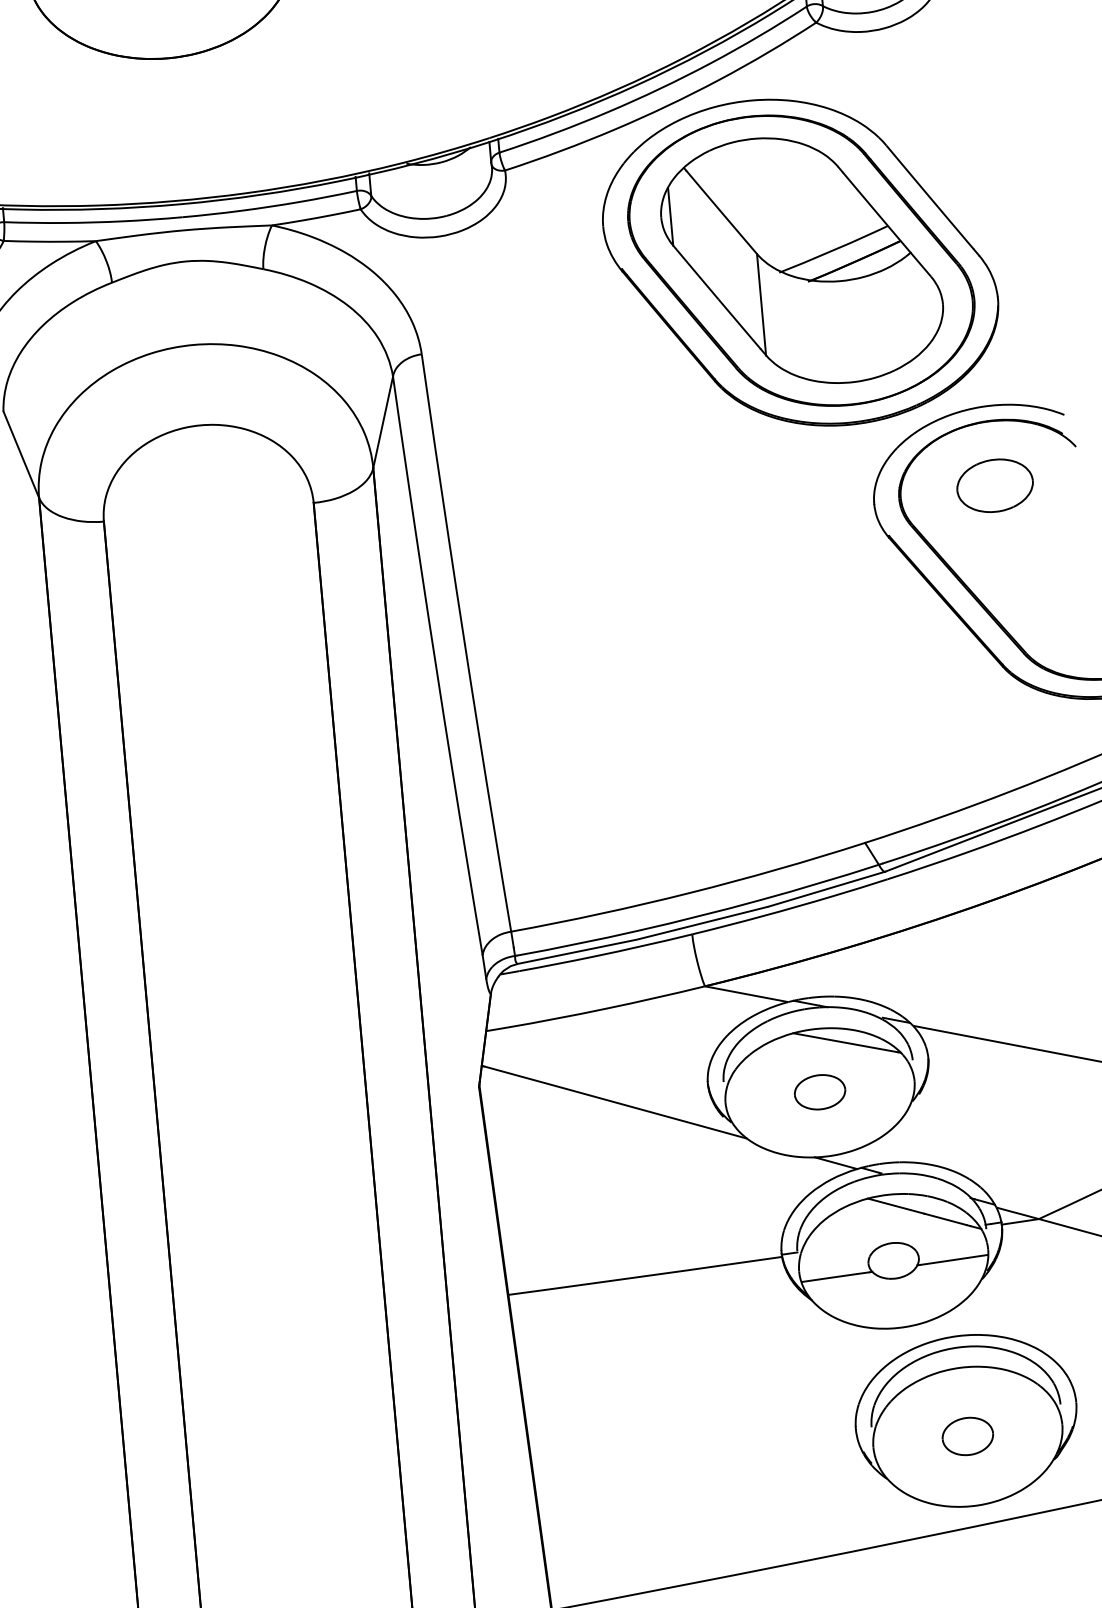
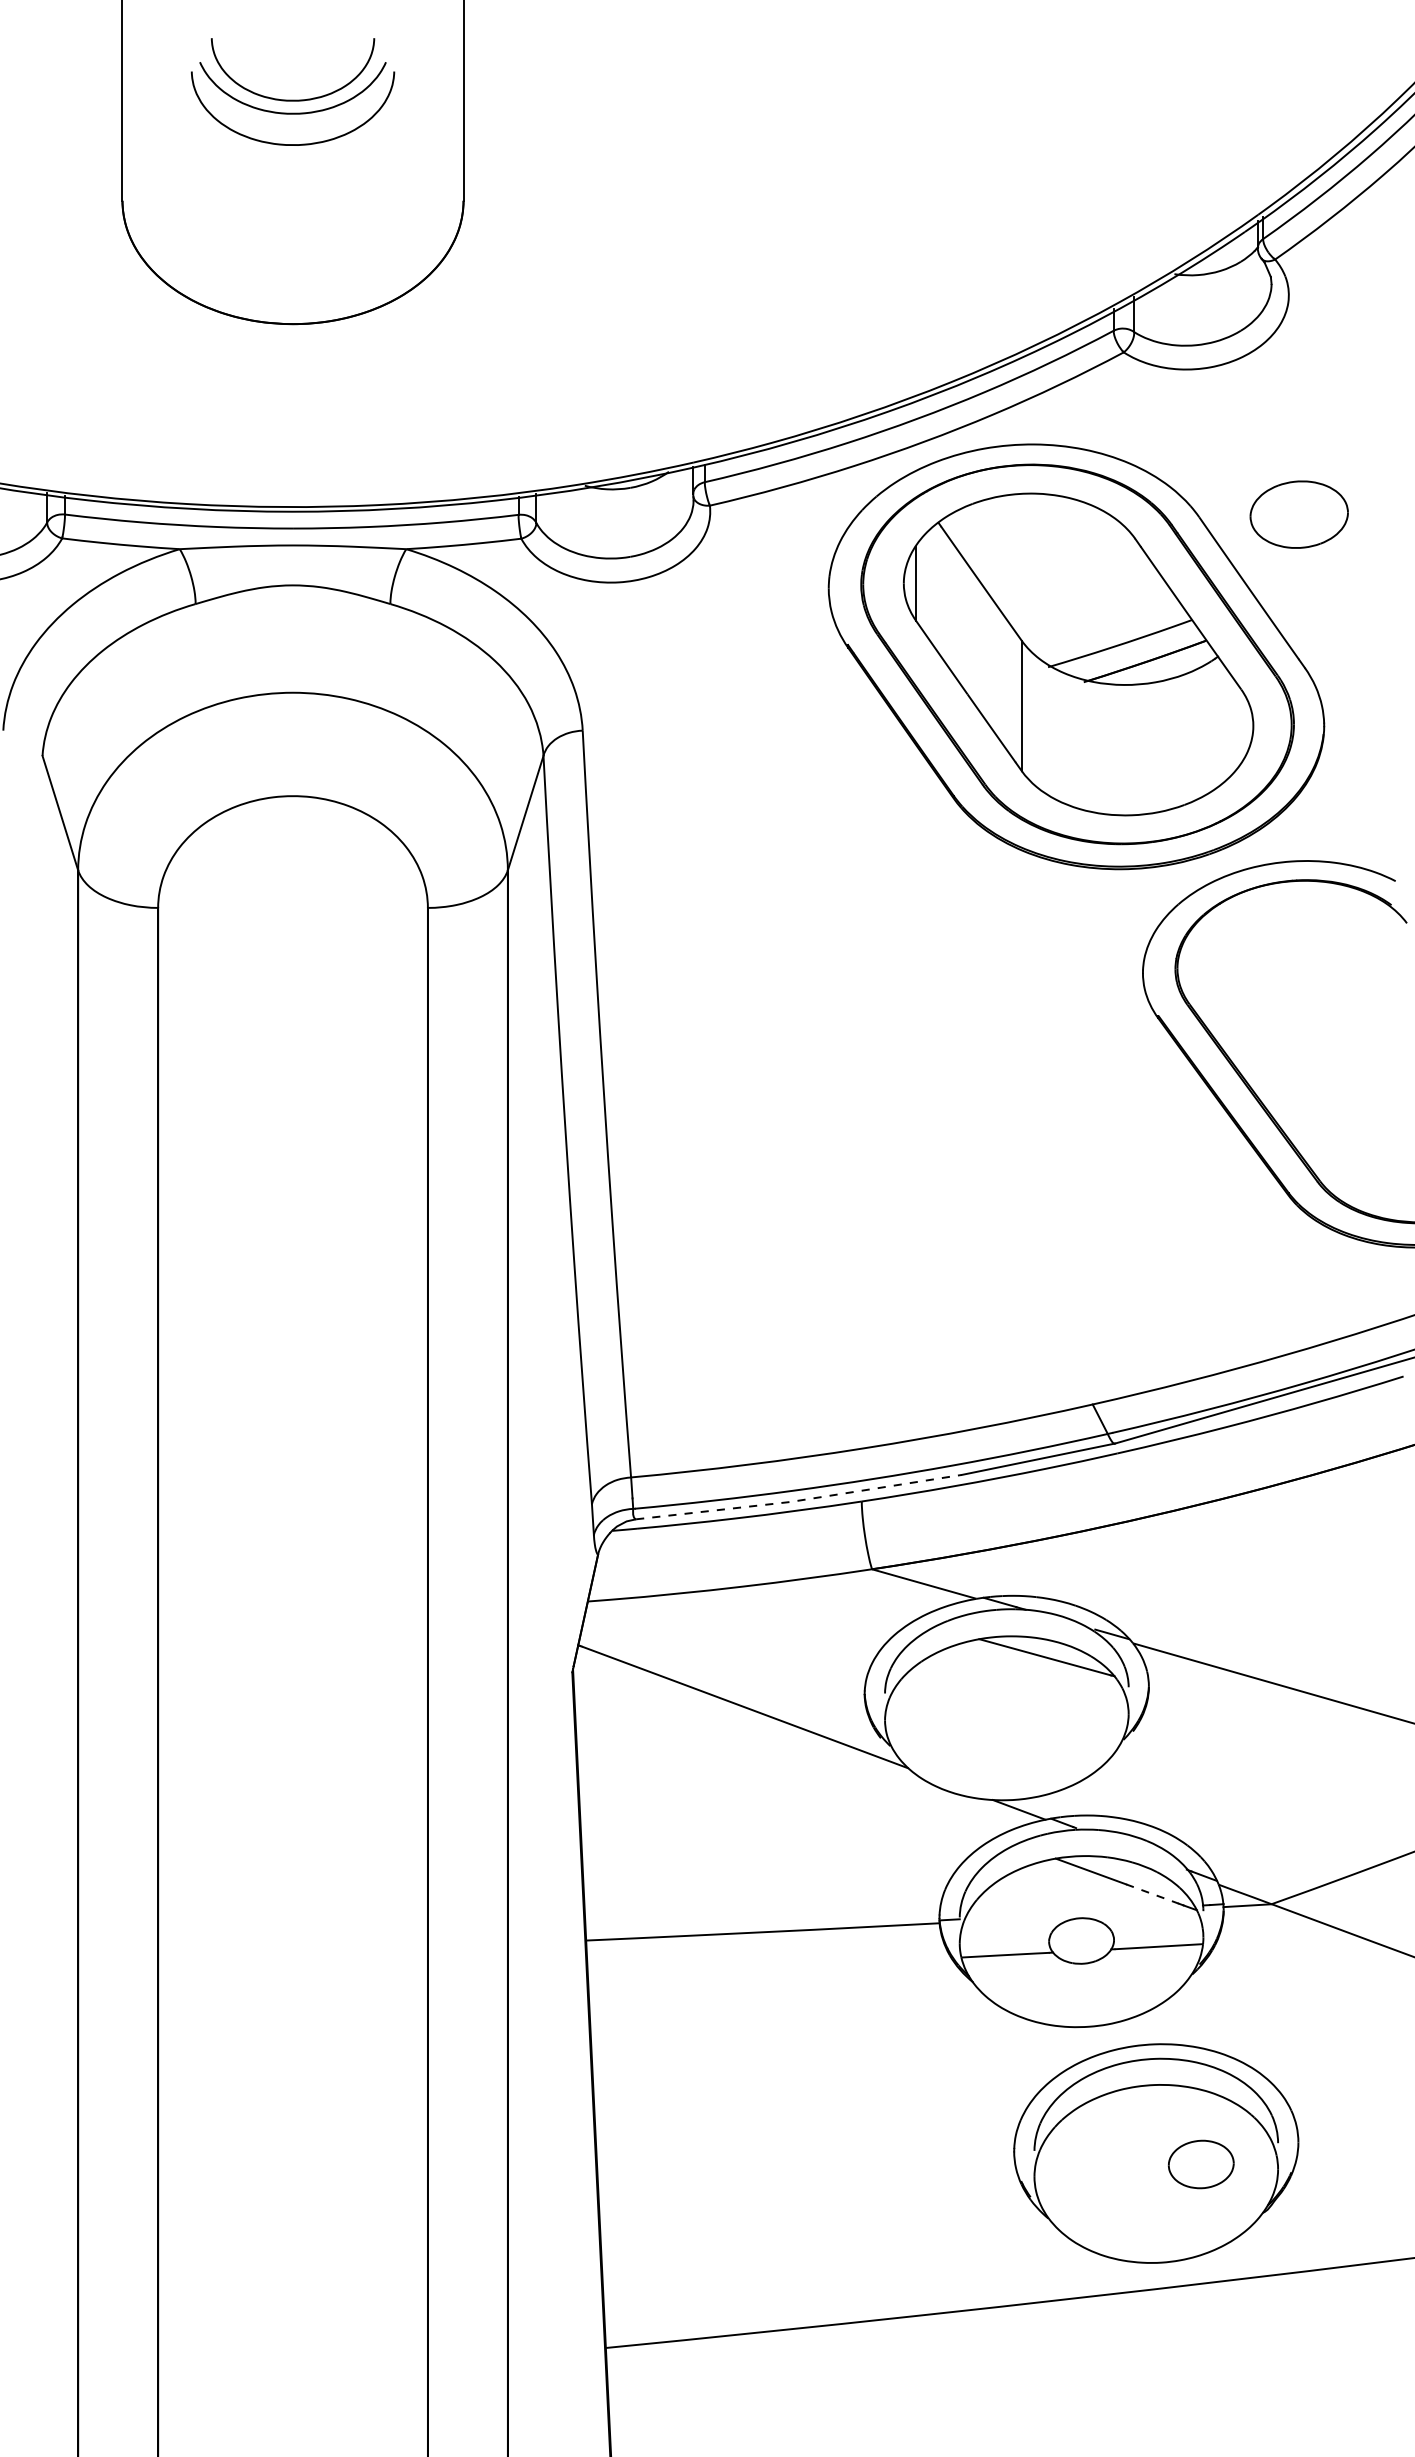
part: (994, 485) -> (1298, 514), moved
line: (643, 937) -> (799, 1500), solid -> dashed
part: (819, 1092) -> (1006, 1717), removed
line: (945, 1219) -> (1152, 1894), solid -> dashed
part: (967, 1436) -> (1200, 2164), moved

